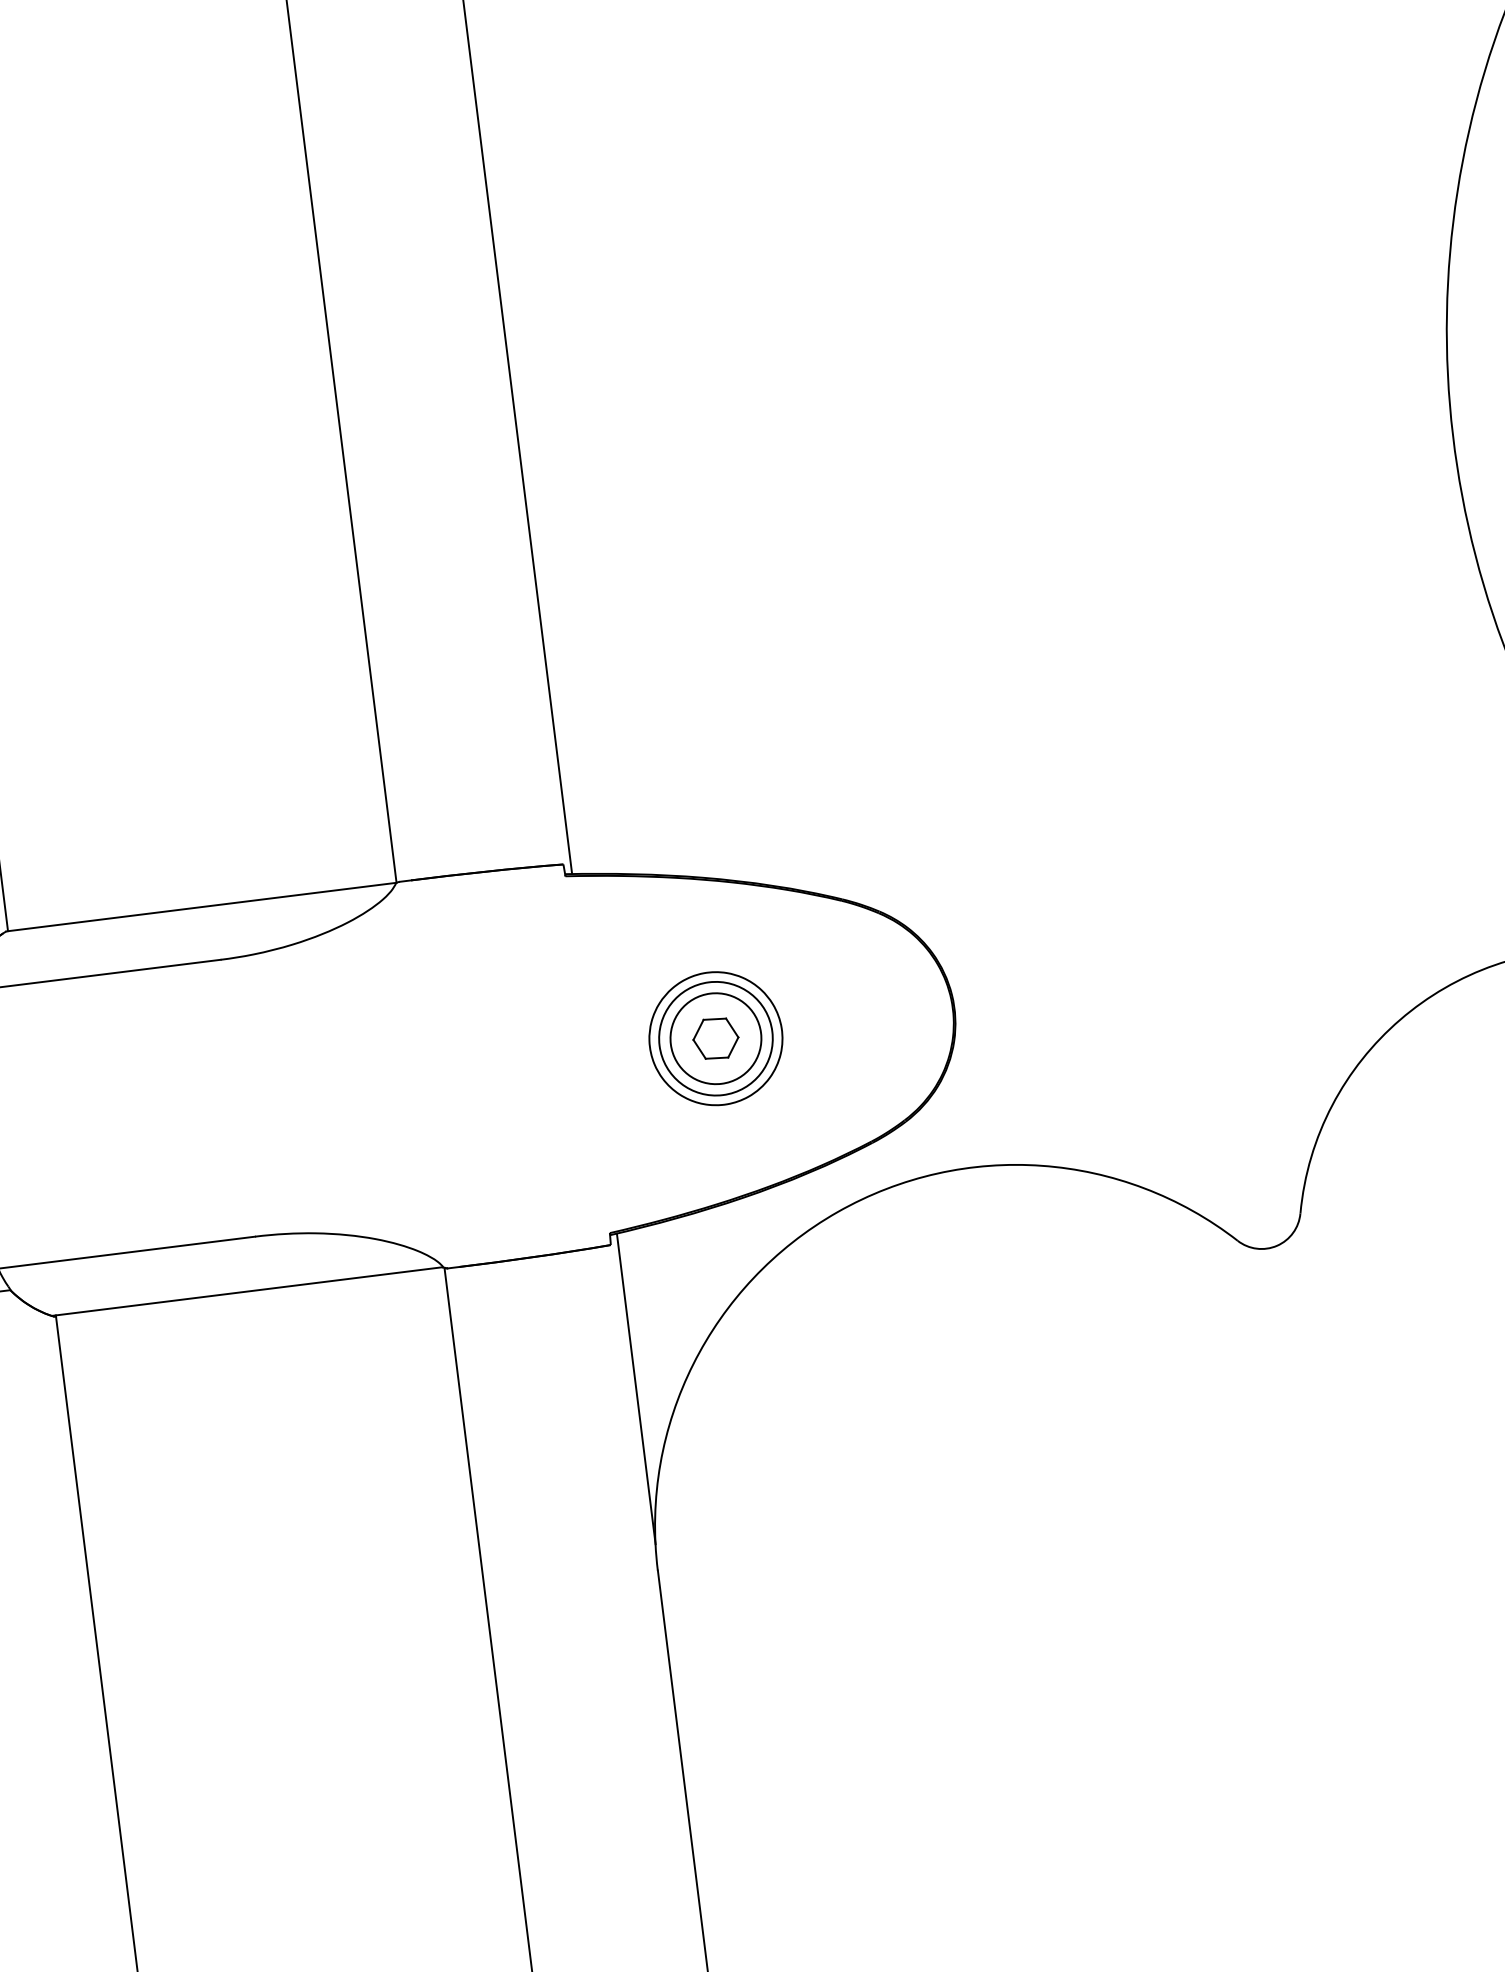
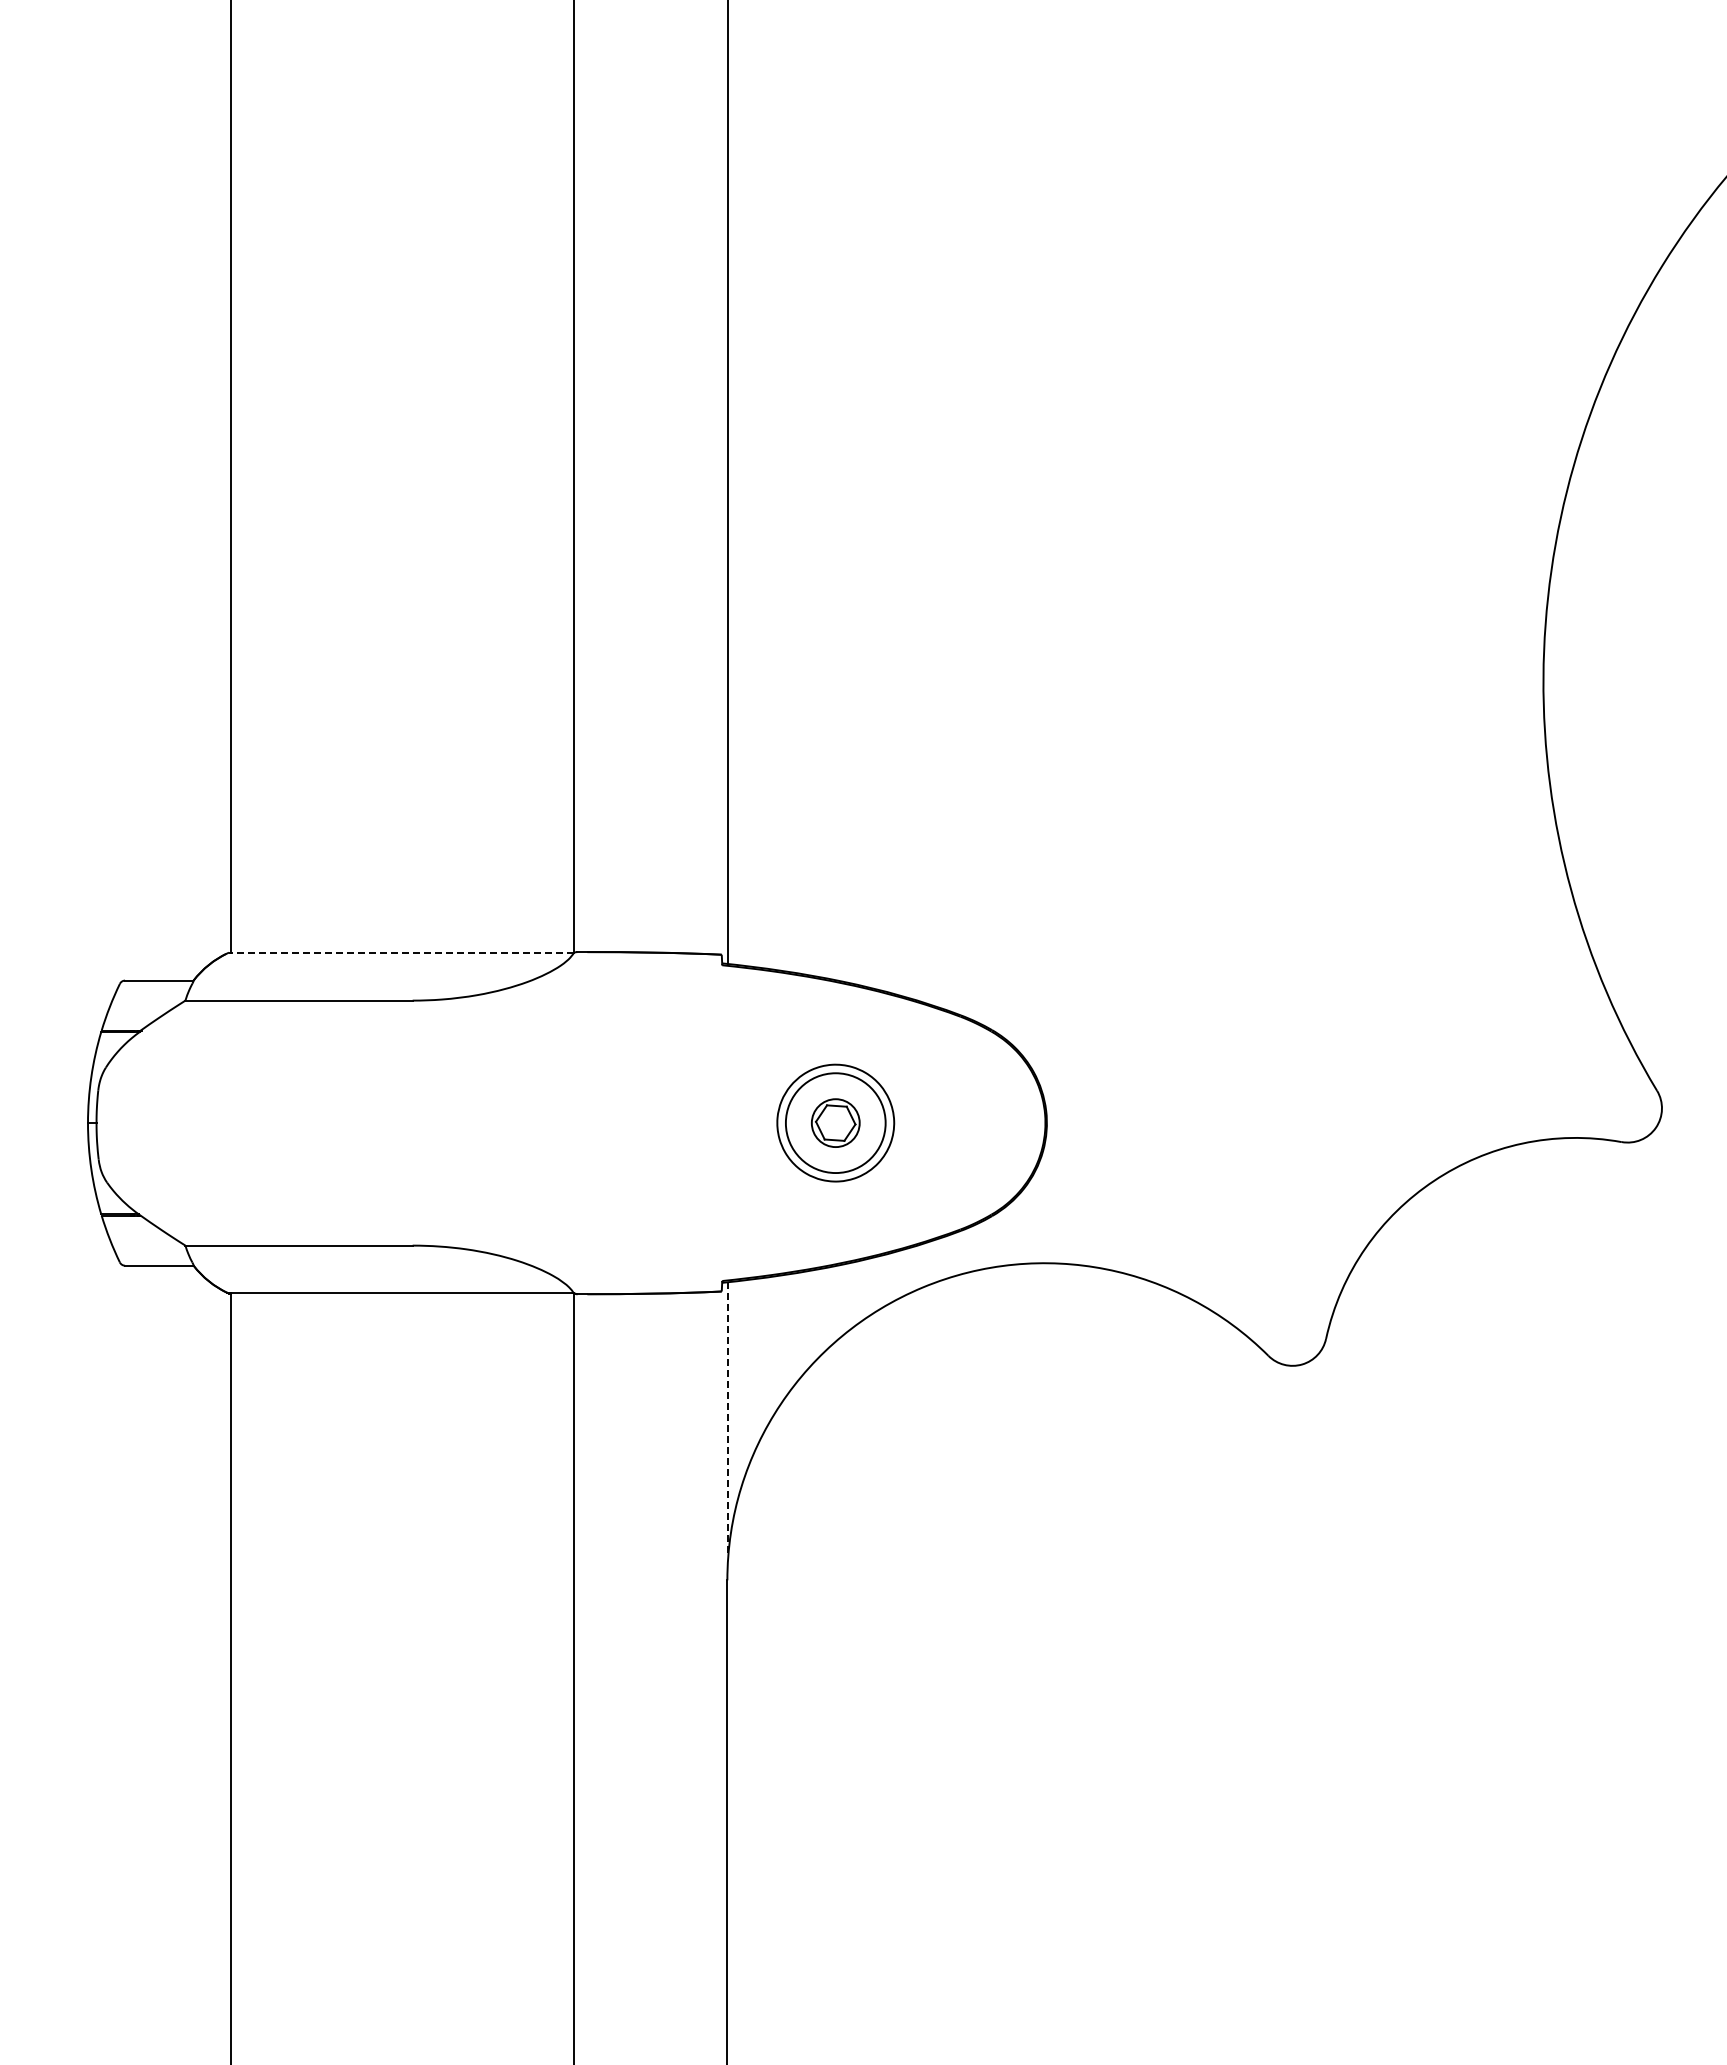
line: (201, 907) -> (401, 952), solid -> dashed
circle: (715, 1039) -> (835, 1123), size x0.6
line: (636, 1389) -> (728, 1420), solid -> dashed

